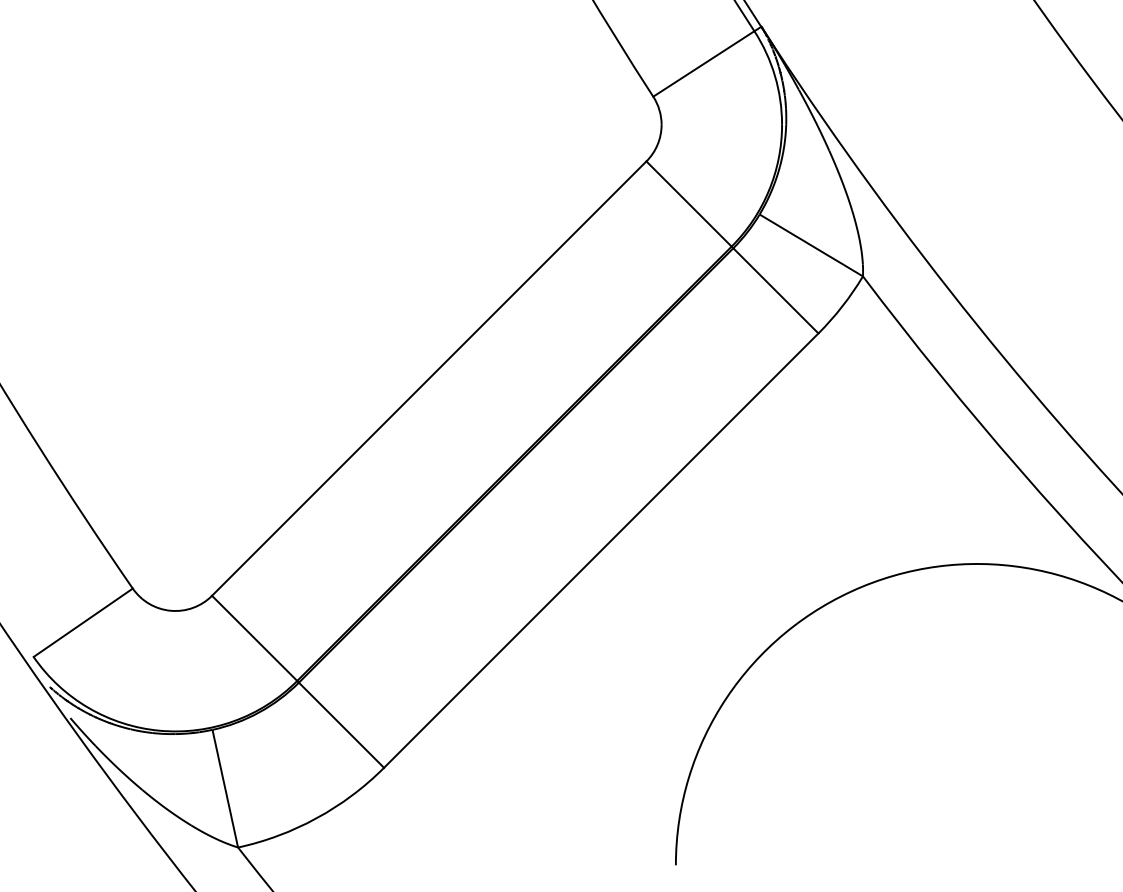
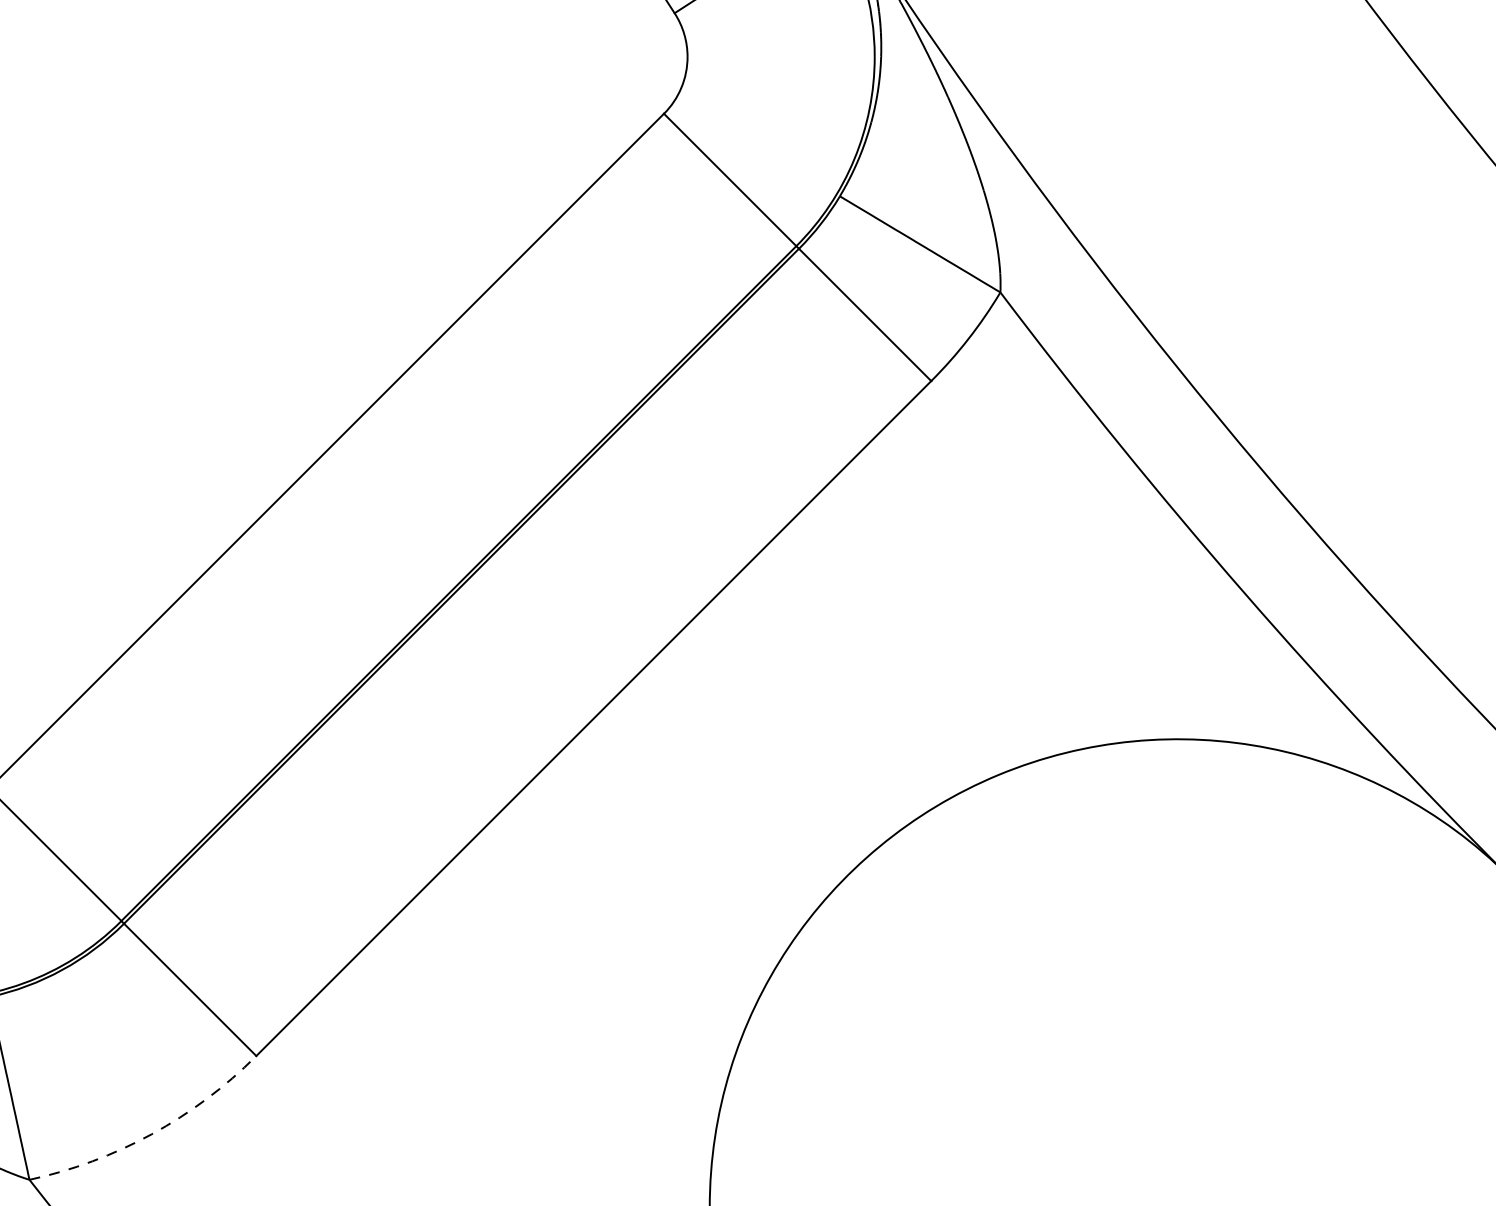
arc: (316, 818) -> (151, 1134), solid -> dashed

